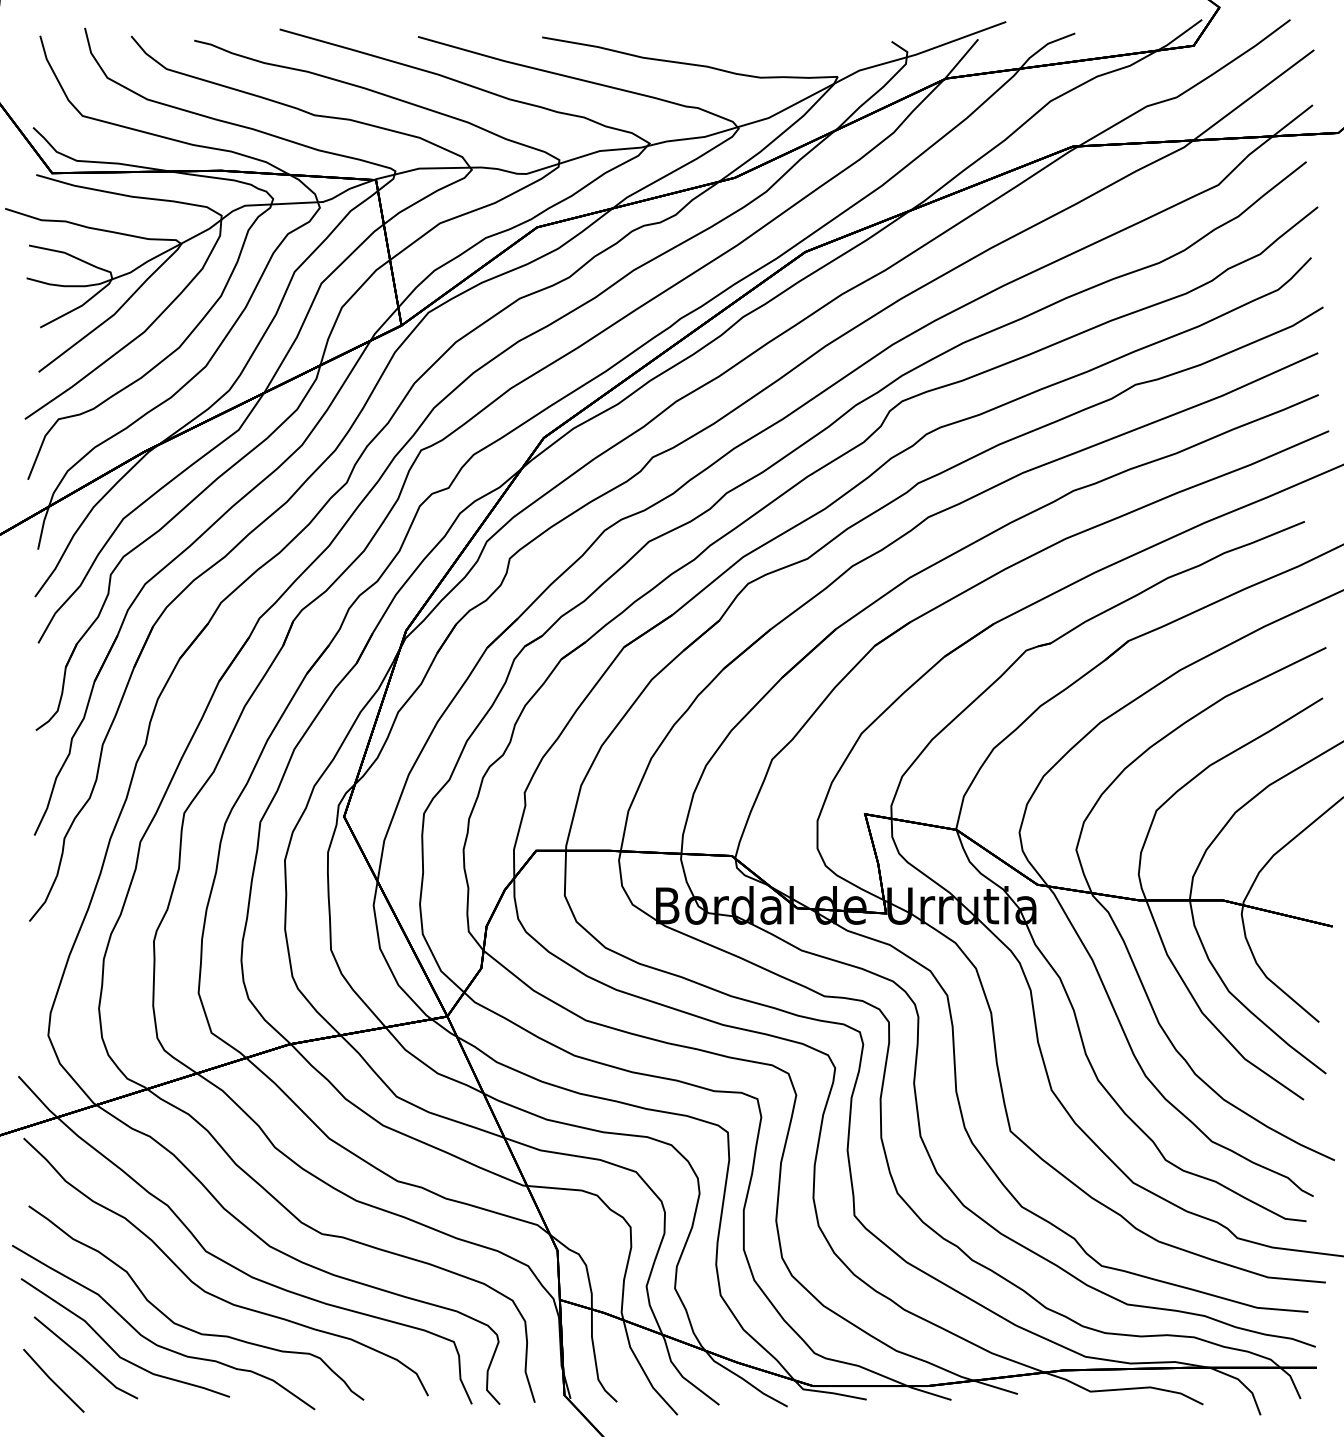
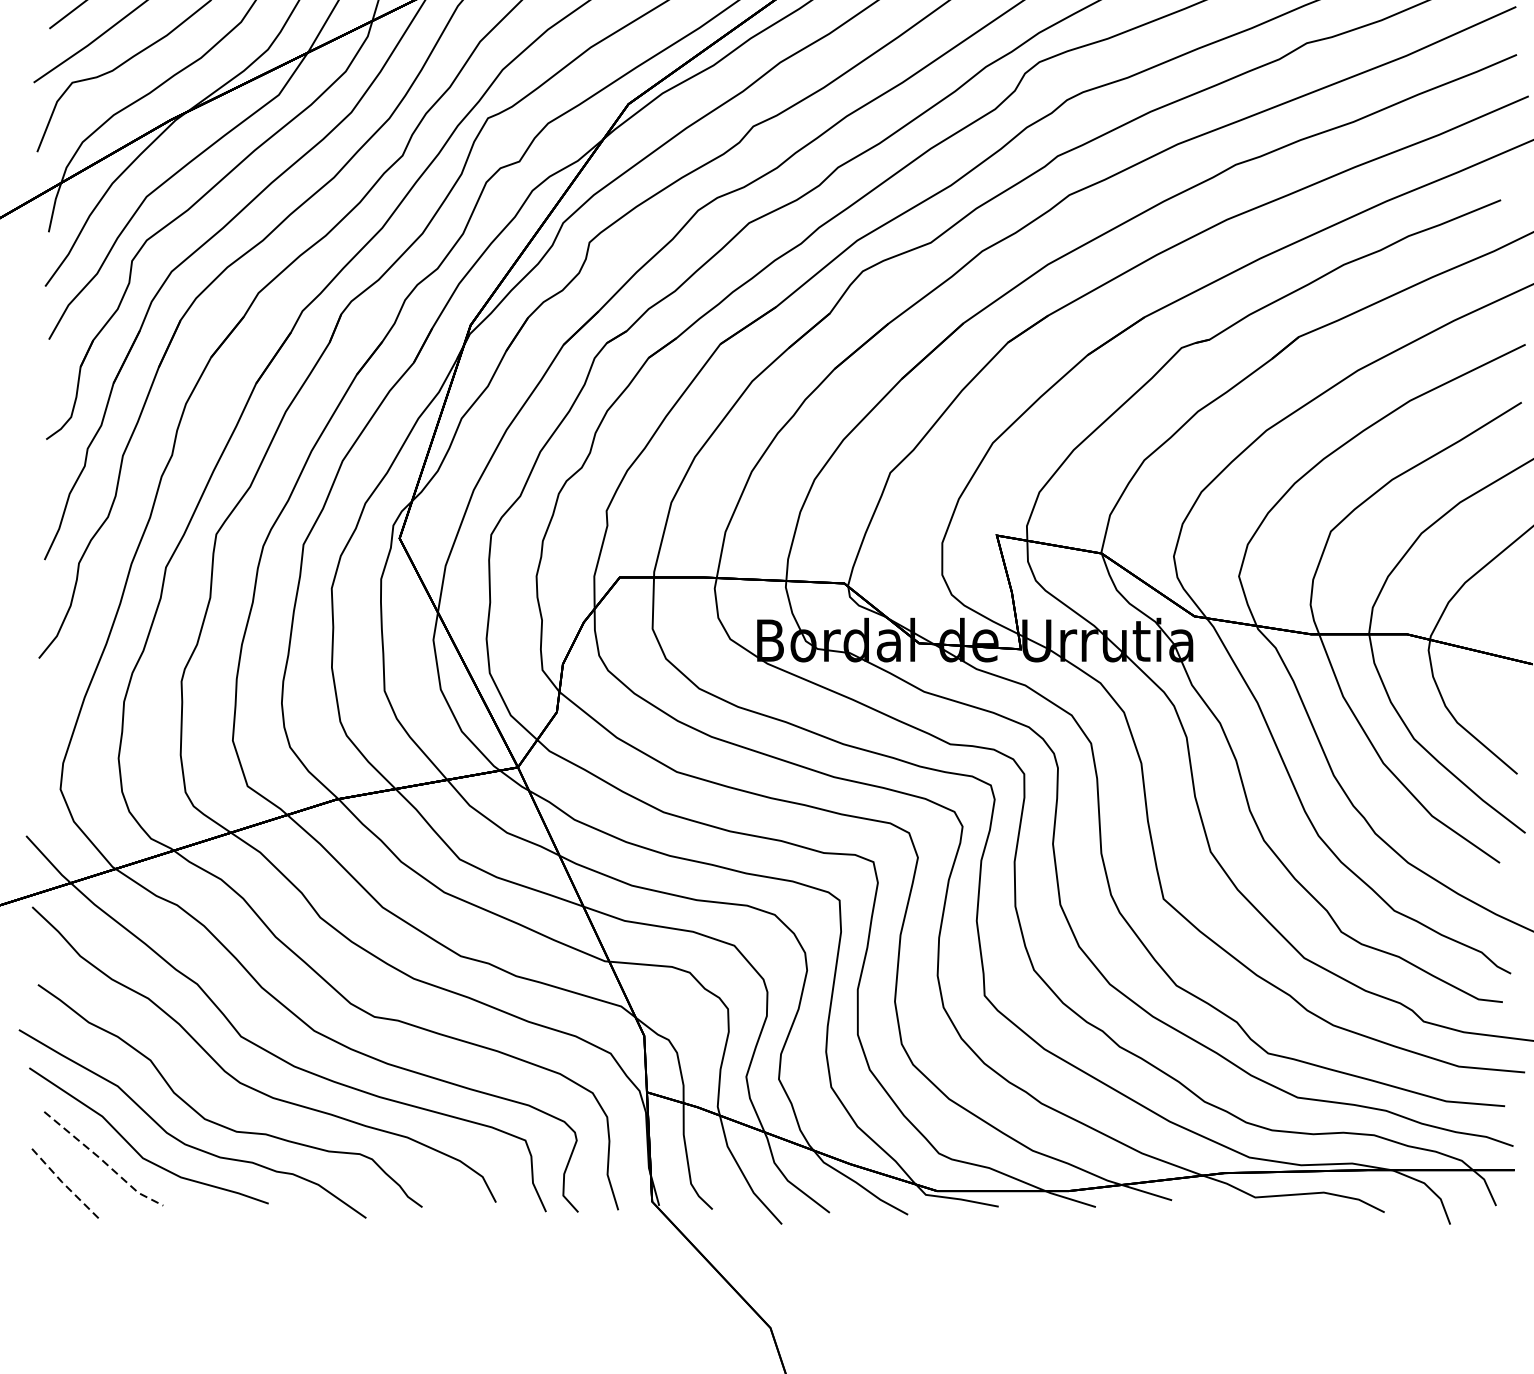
line: (85, 1360) -> (103, 1161), solid -> dashed
line: (53, 1381) -> (66, 1185), solid -> dashed

